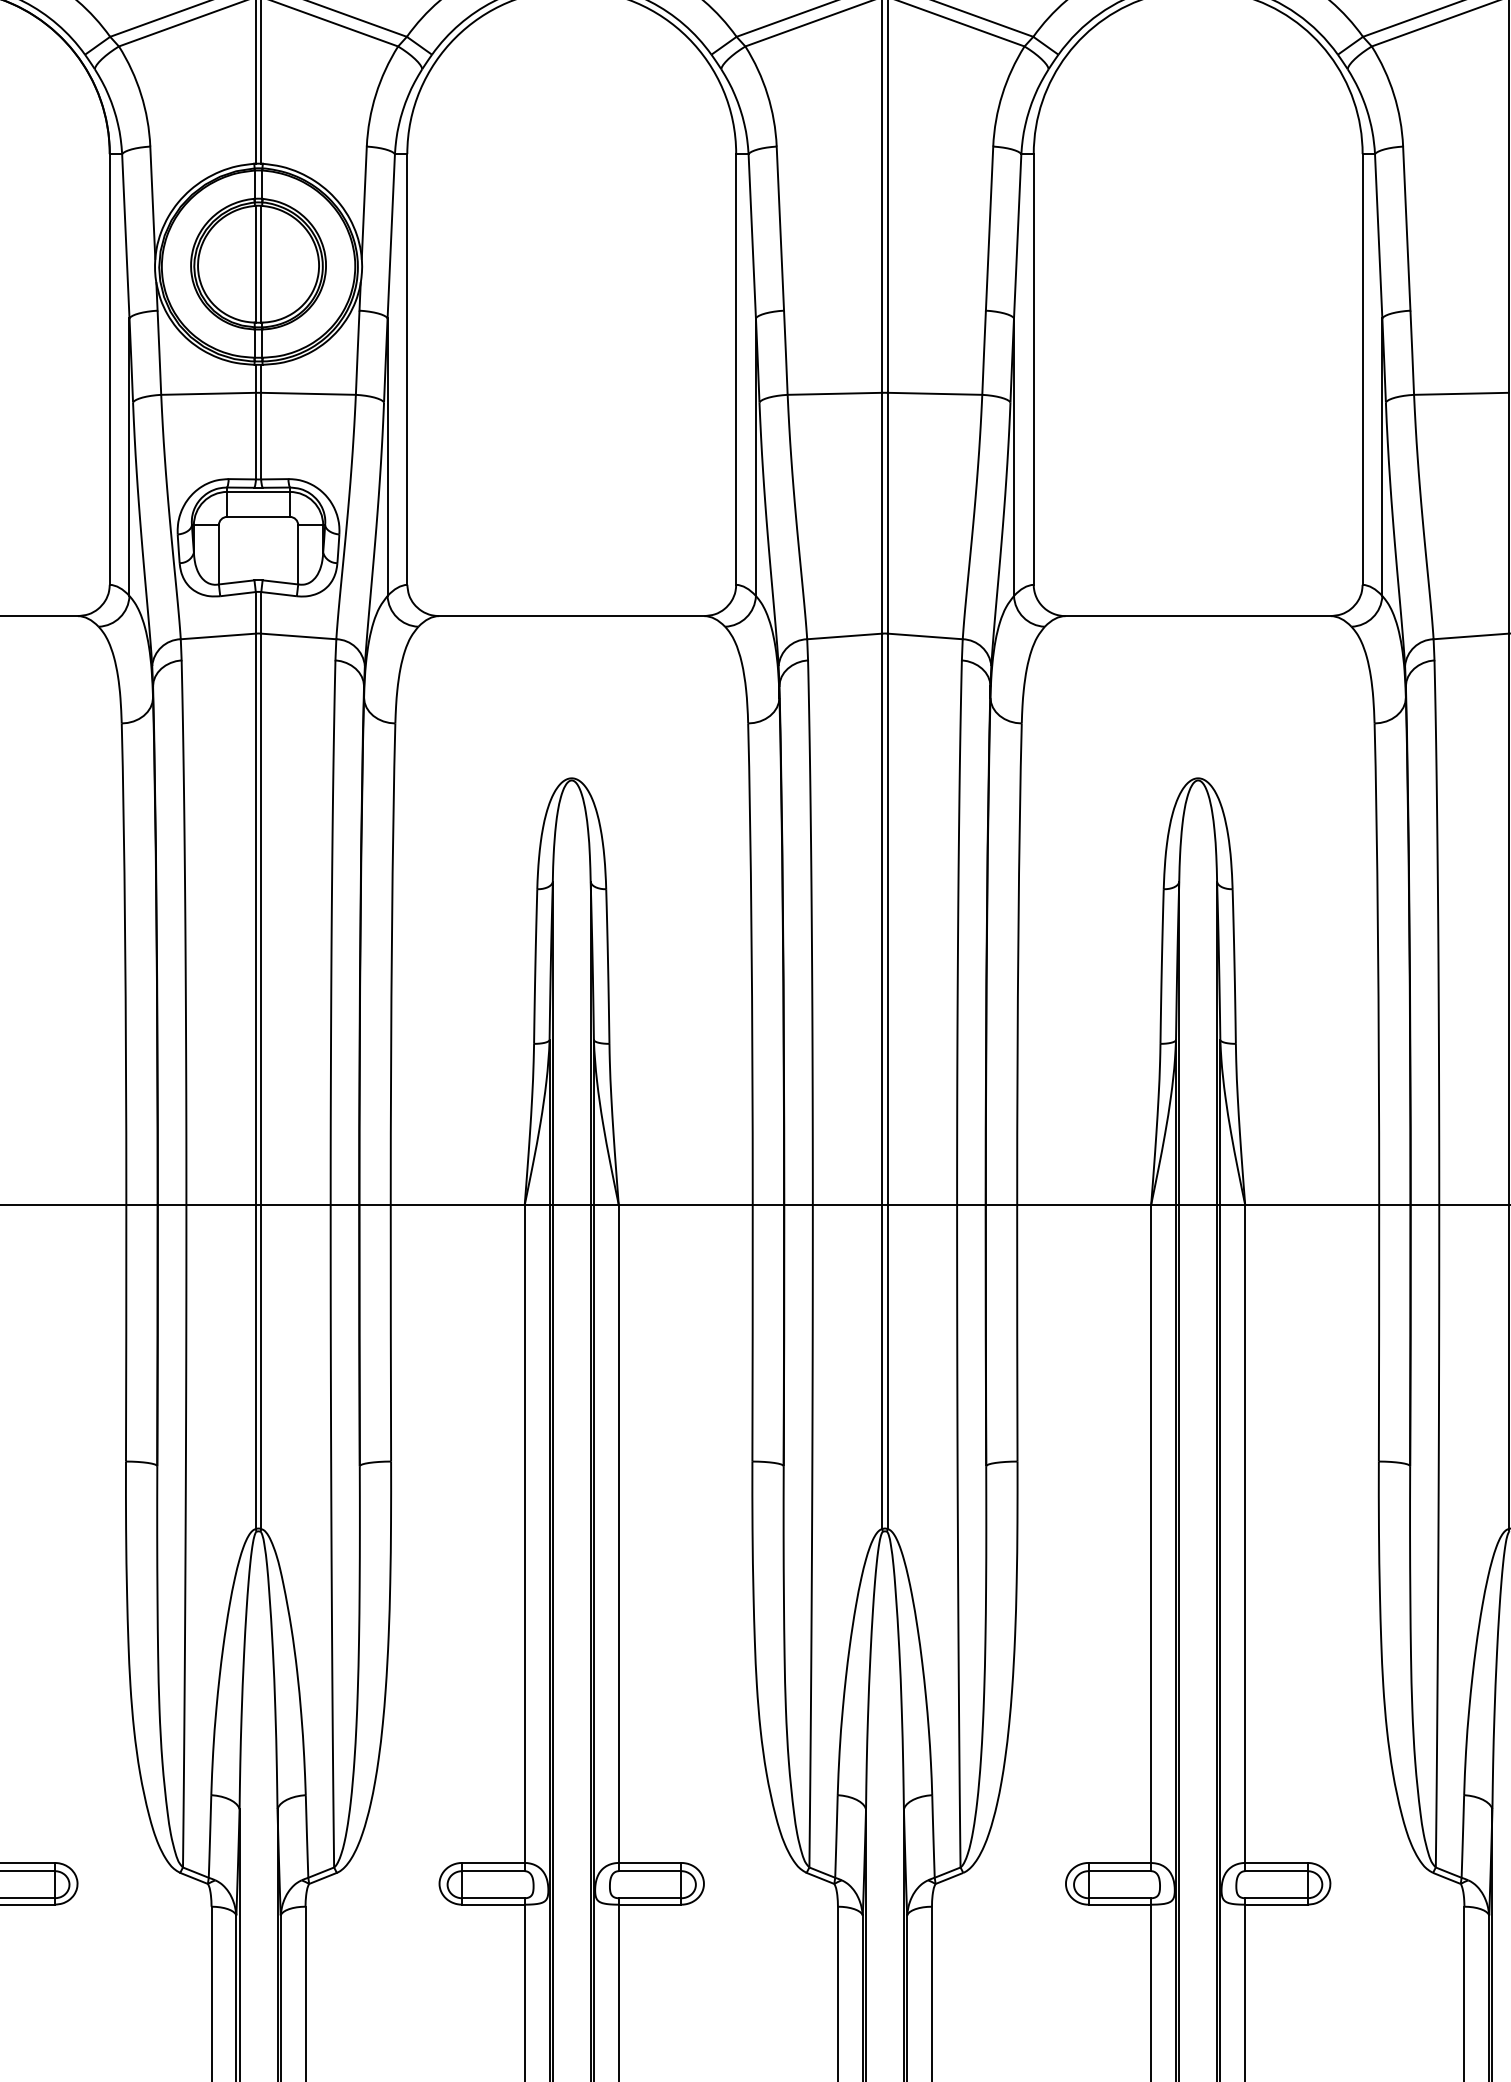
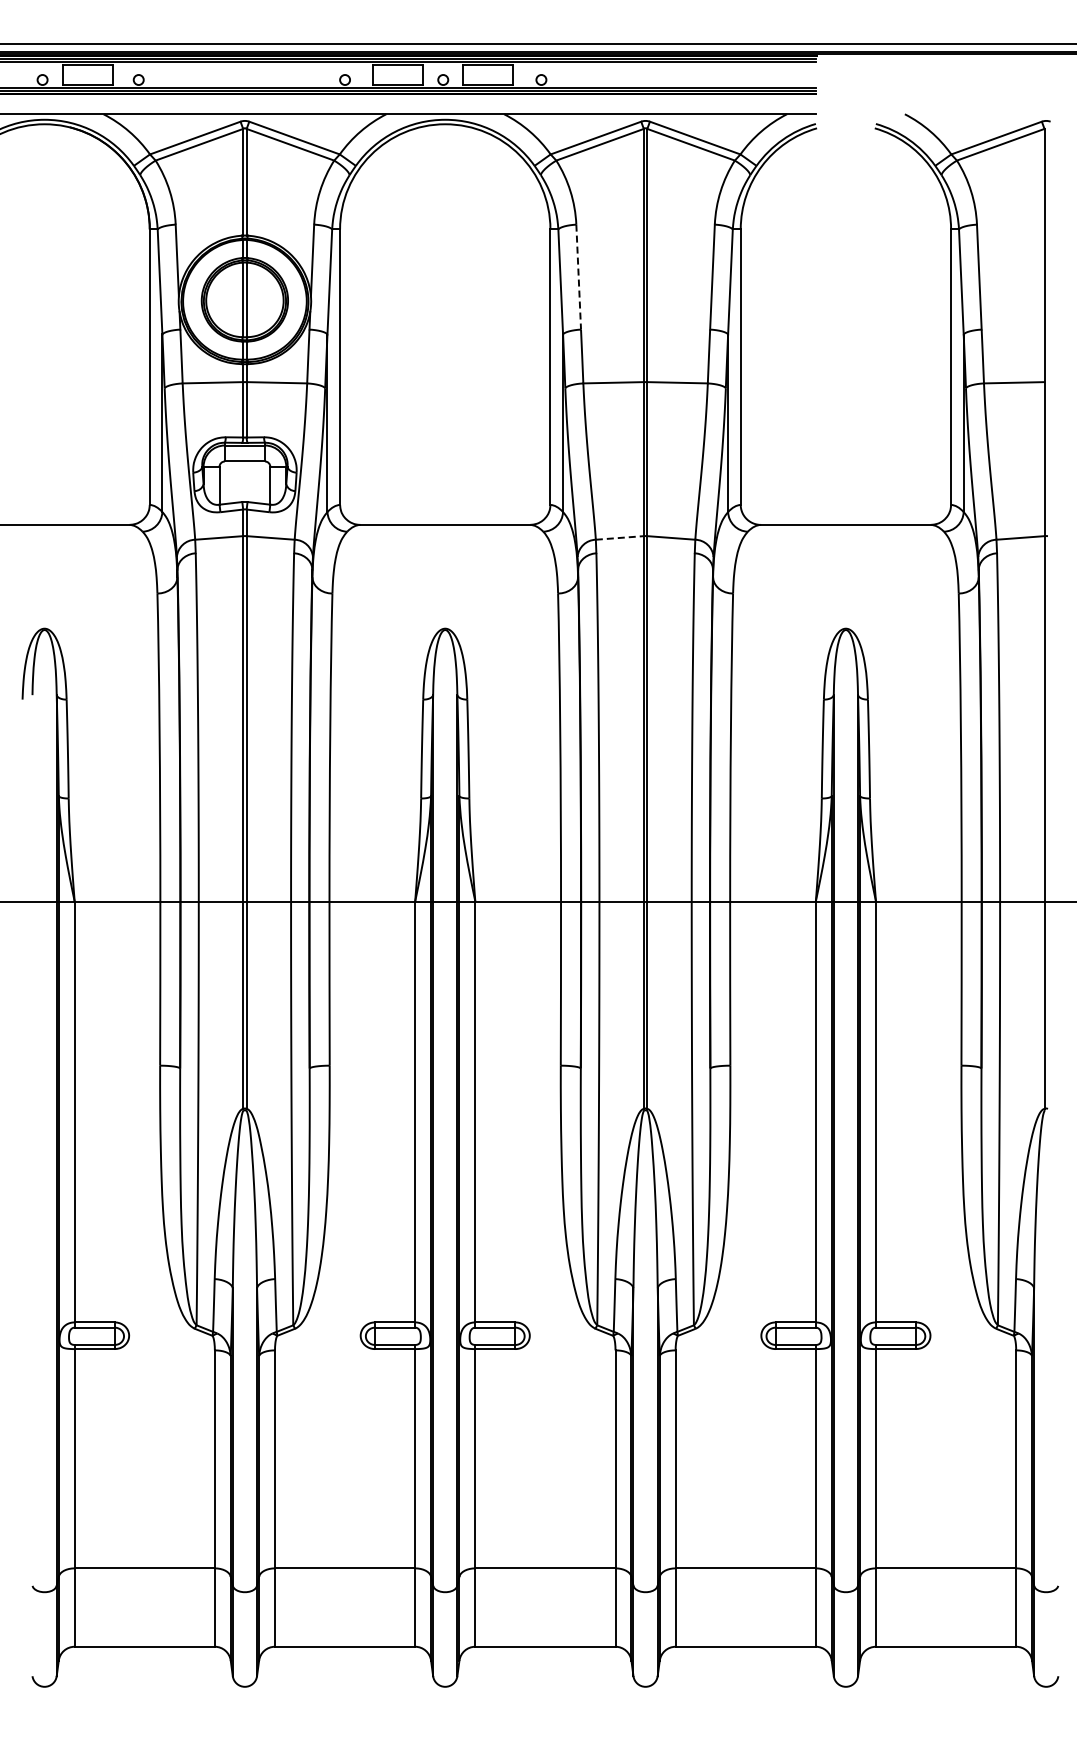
line: (780, 229) -> (578, 277), solid -> dashed
line: (845, 635) -> (620, 537), solid -> dashed

